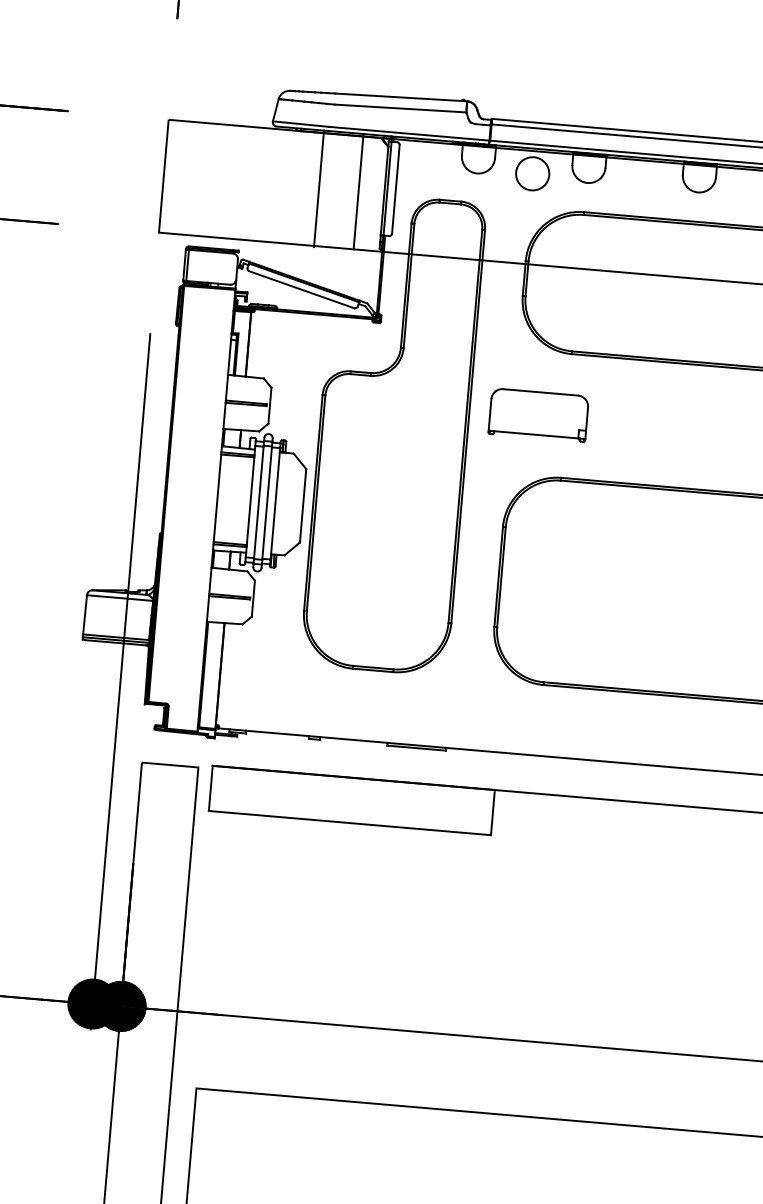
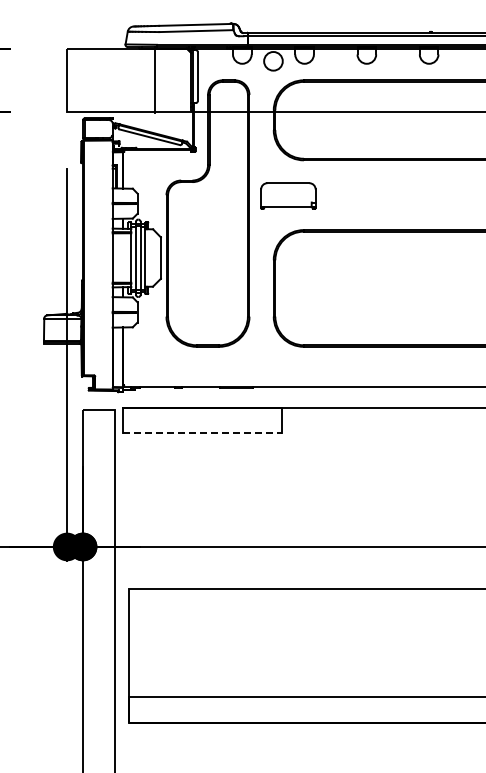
line: (357, 193) -> (176, 80), removed
line: (350, 823) -> (202, 433), solid -> dashed

